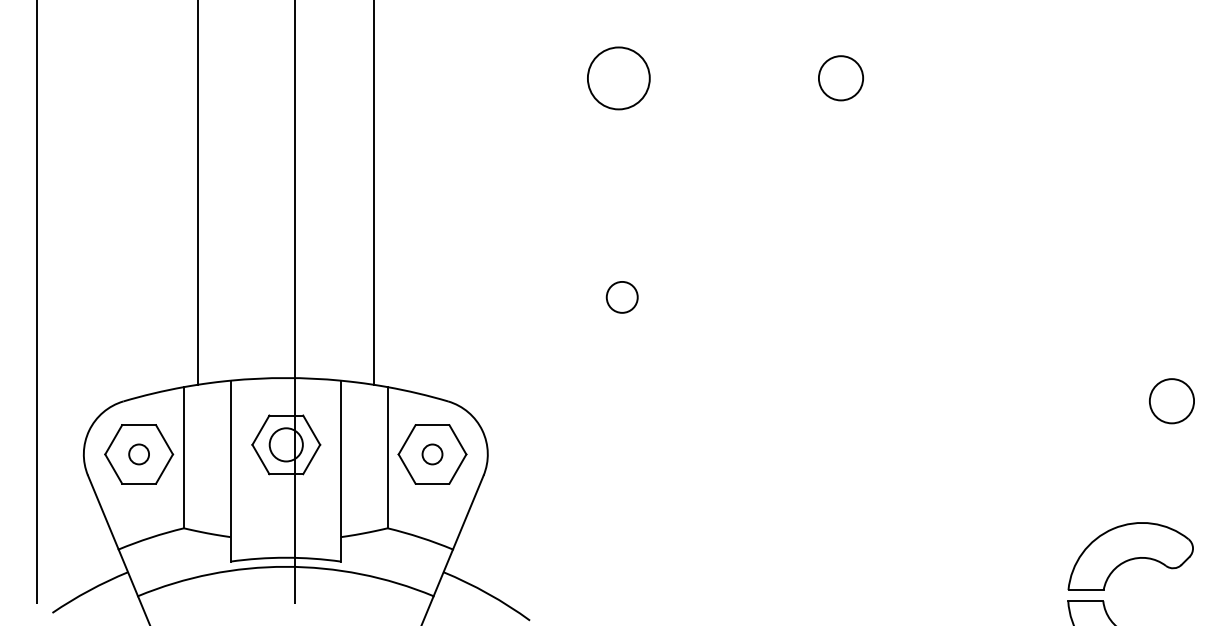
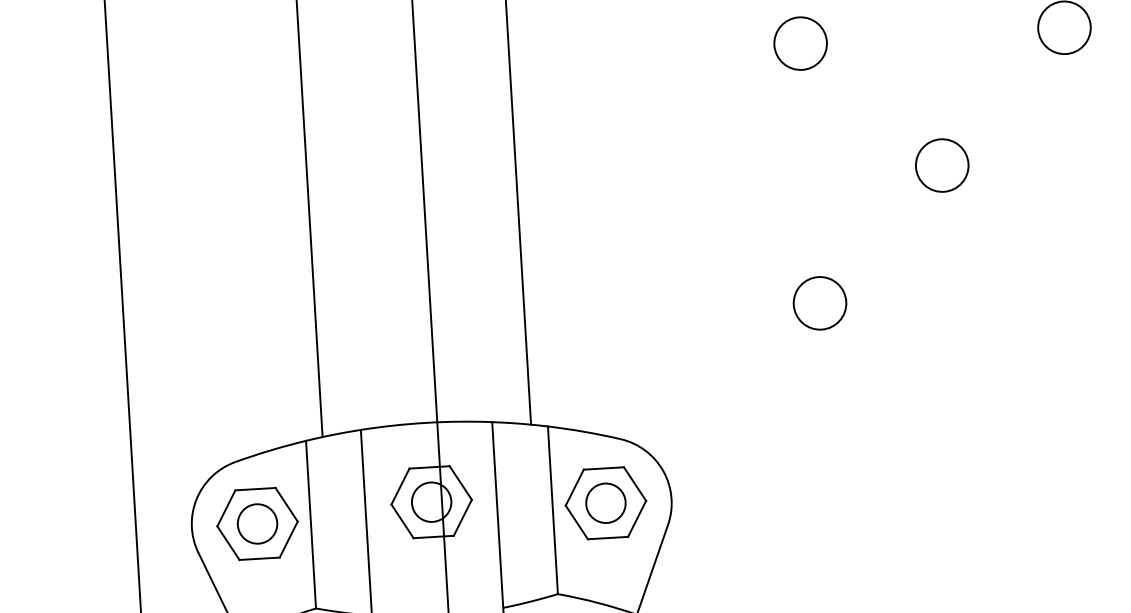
circle: (618, 78) -> (800, 43), size x0.71
circle: (731, 187) -> (942, 165), added
circle: (622, 297) -> (820, 303), size x1.43
circle: (138, 454) -> (256, 524), size x1.67
circle: (432, 454) -> (605, 503), size x1.67

